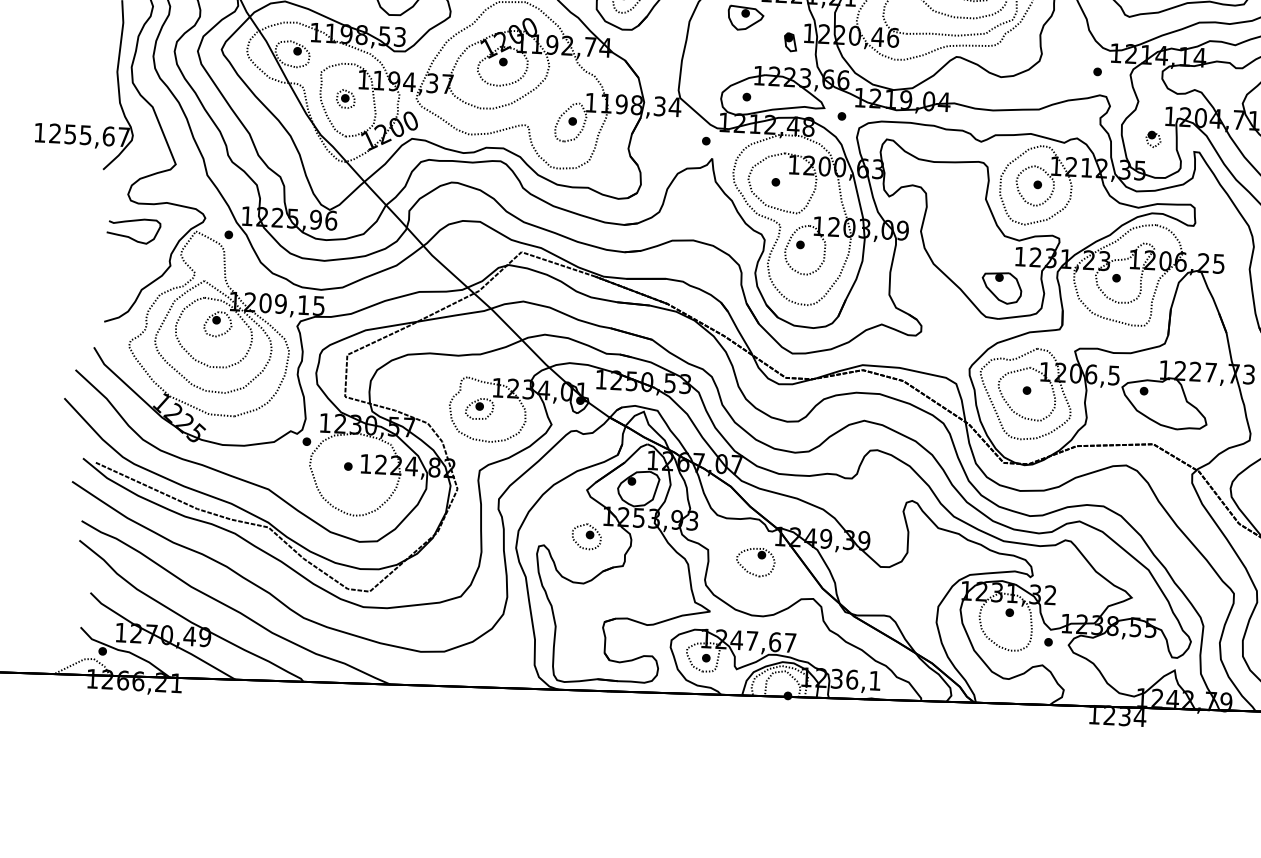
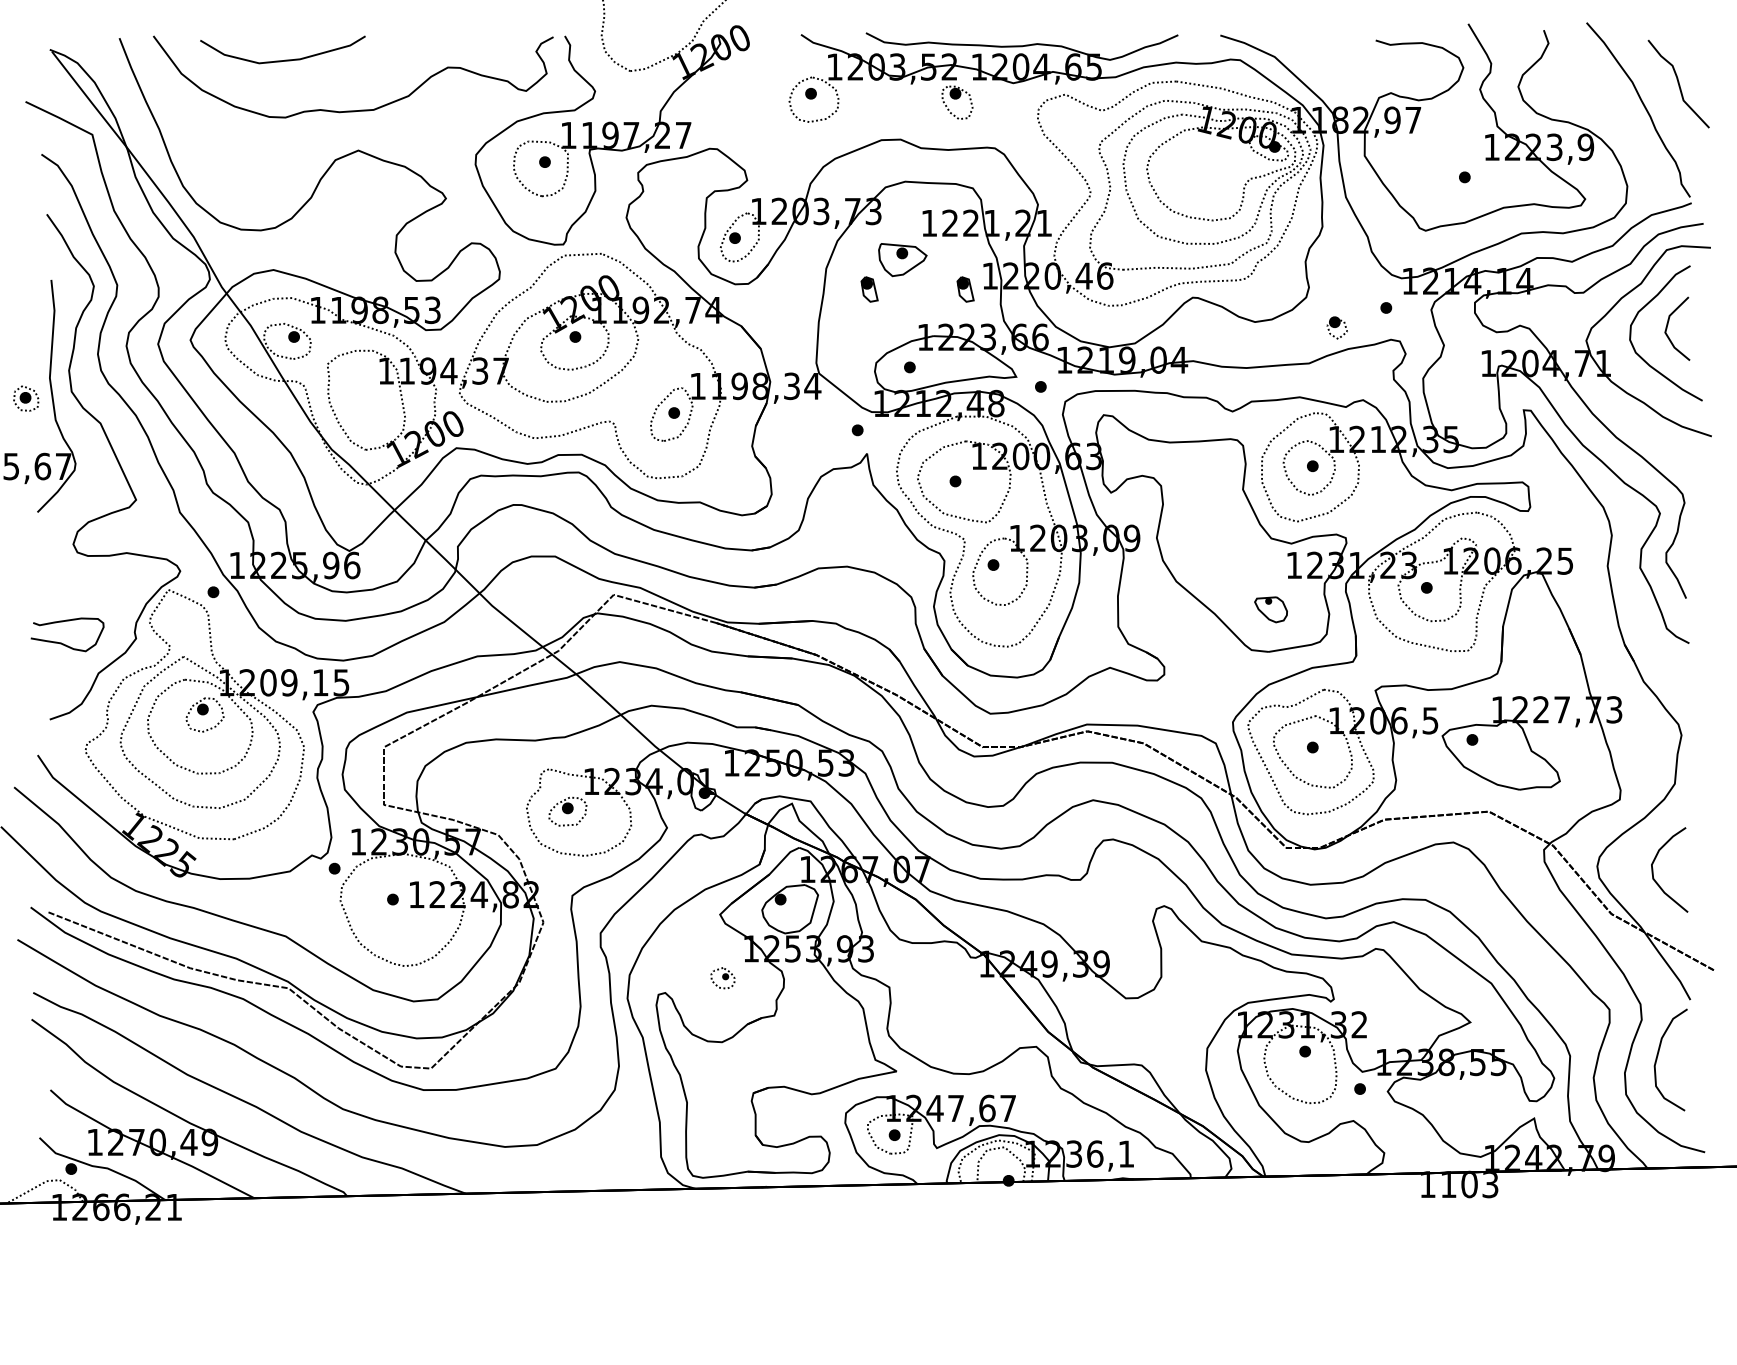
part: (720, 38) -> (869, 289), added
part: (345, 98) -> (26, 398), moved
part: (1152, 139) -> (1336, 327), moved
curve: (130, 237) -> (63, 643), moved
part: (1001, 288) -> (1270, 609), size x0.6
part: (586, 536) -> (722, 978), size x0.6
part: (759, 558) -> (959, 995), removed
text: (1124, 716) -> (1469, 1184), 1234 -> 1103

